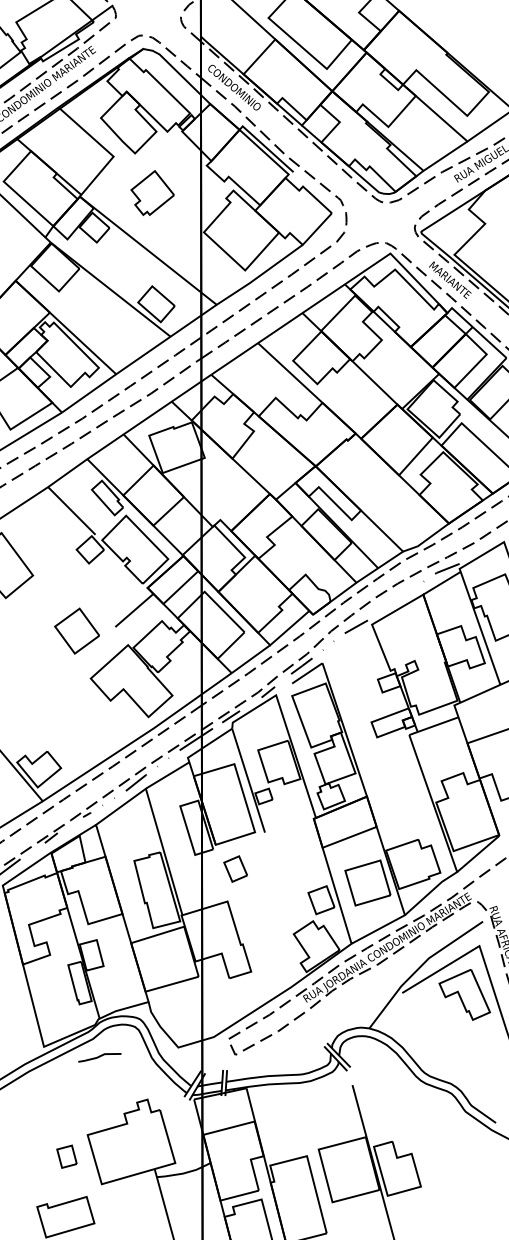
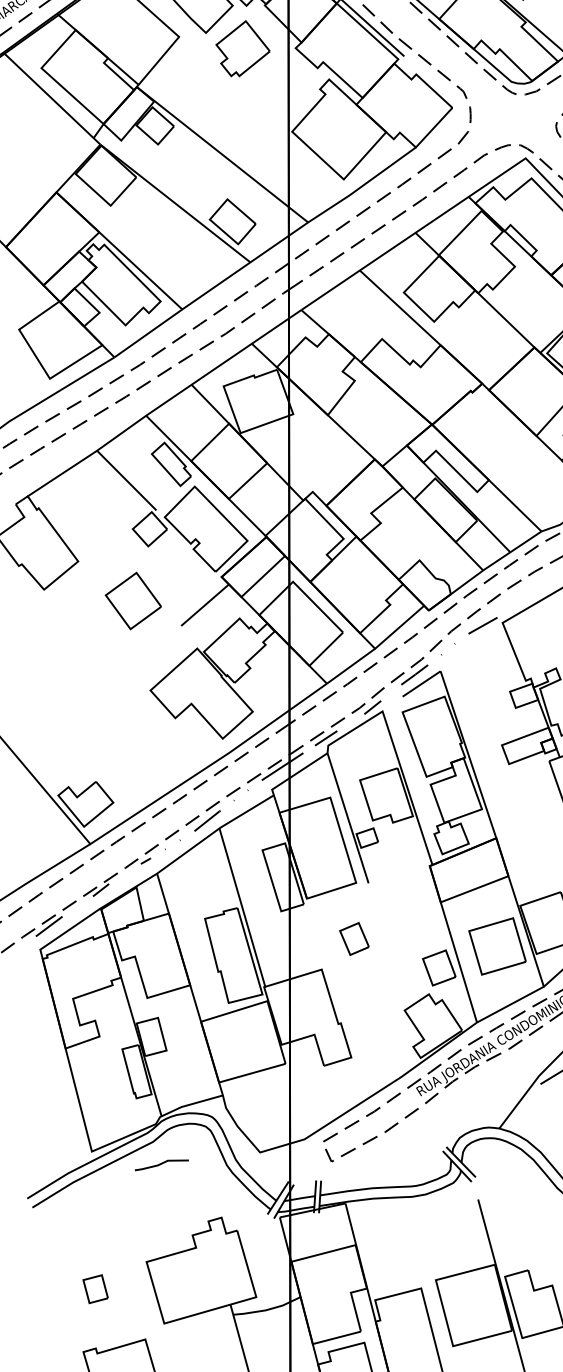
part: (152, 192) -> (242, 48), moved
part: (76, 630) -> (132, 600), moved
part: (235, 868) -> (354, 938), moved
part: (66, 1156) -> (95, 1288), moved

